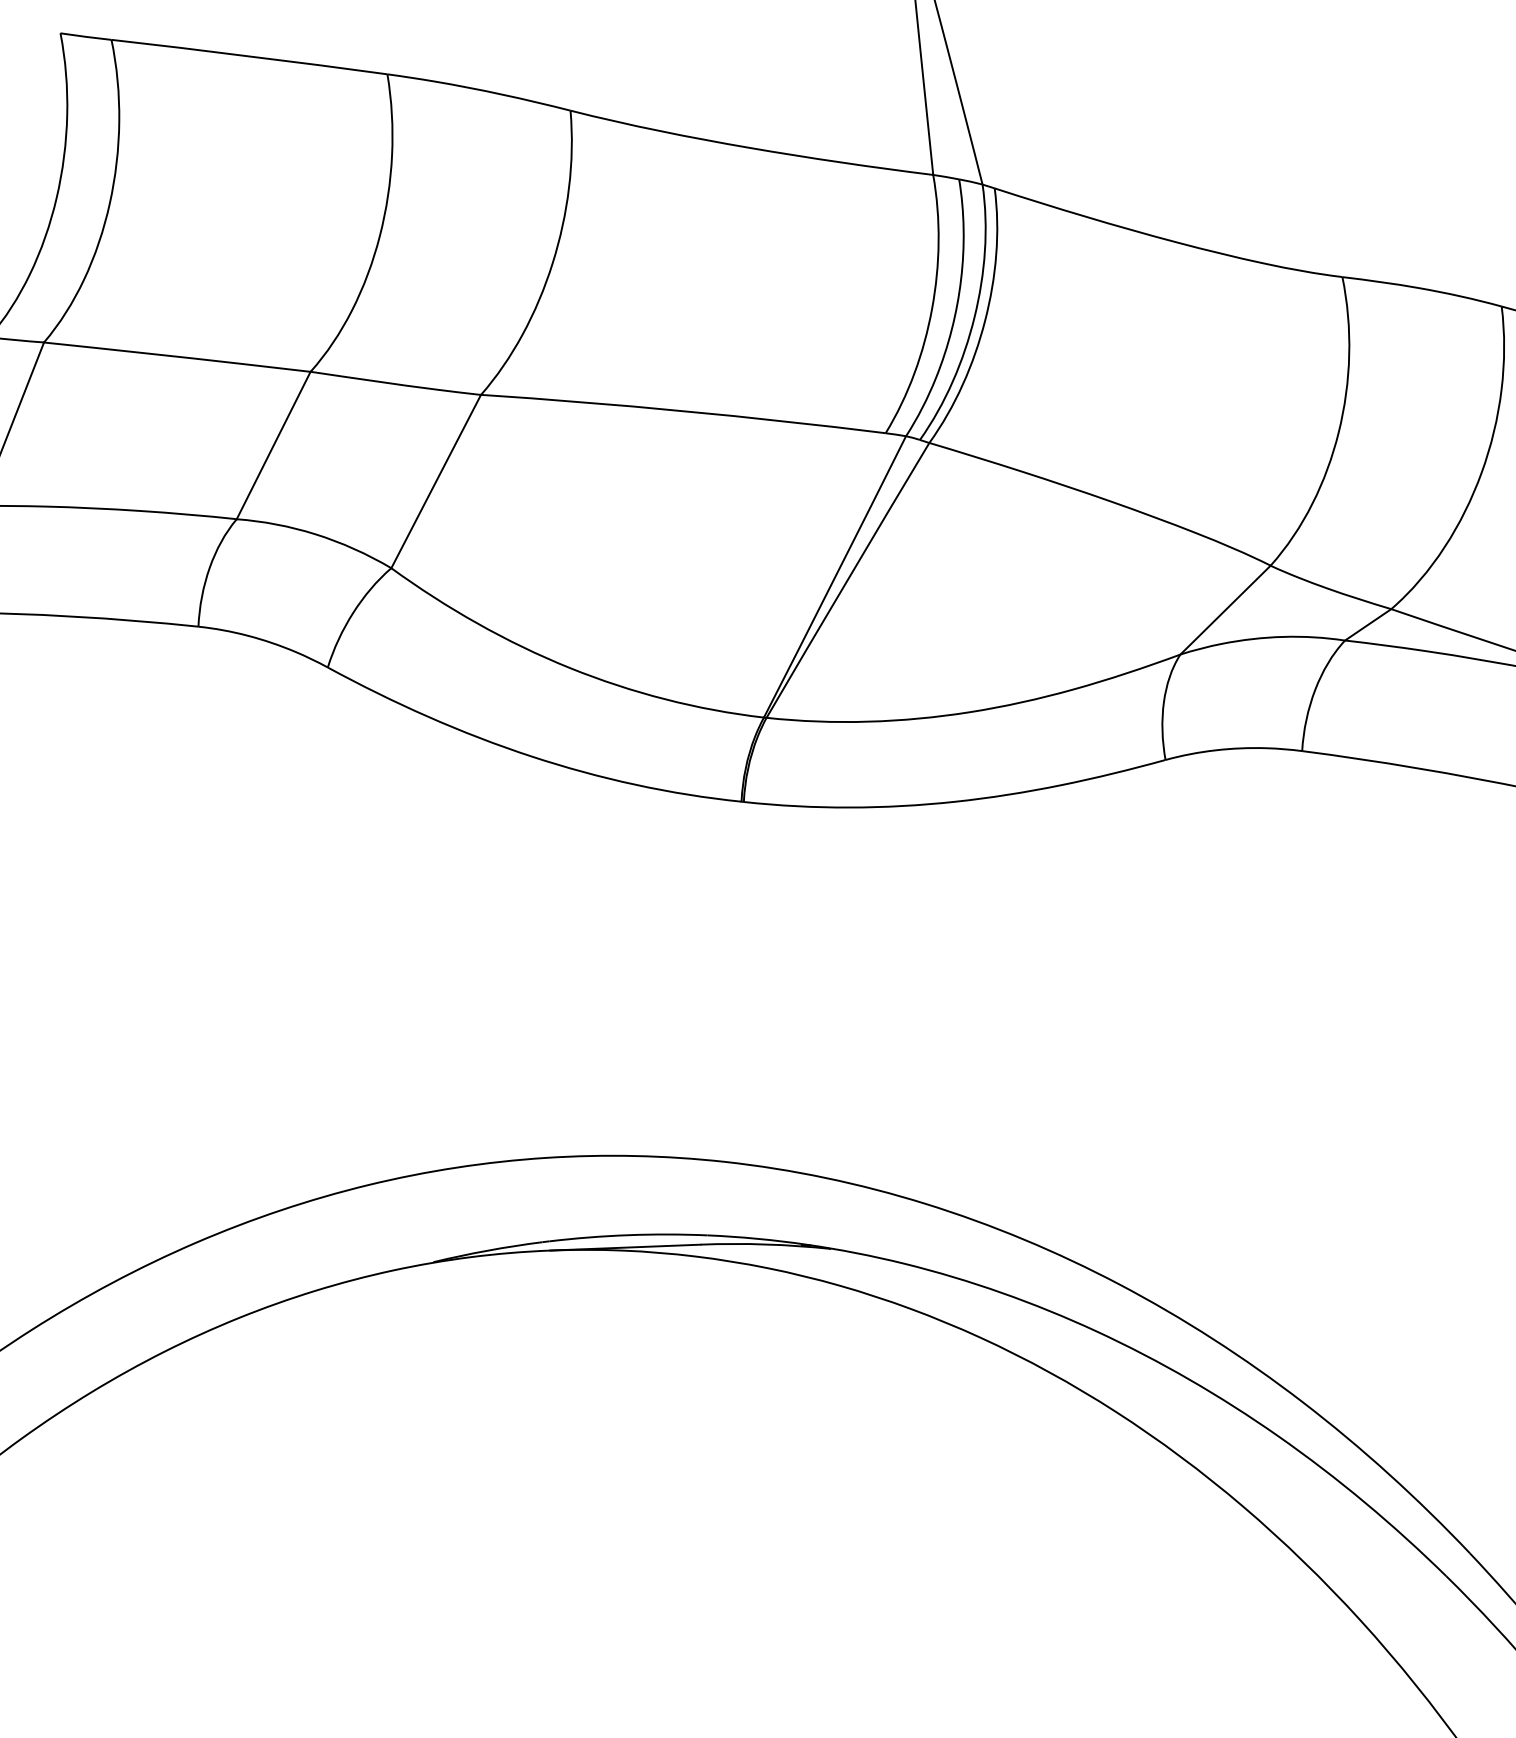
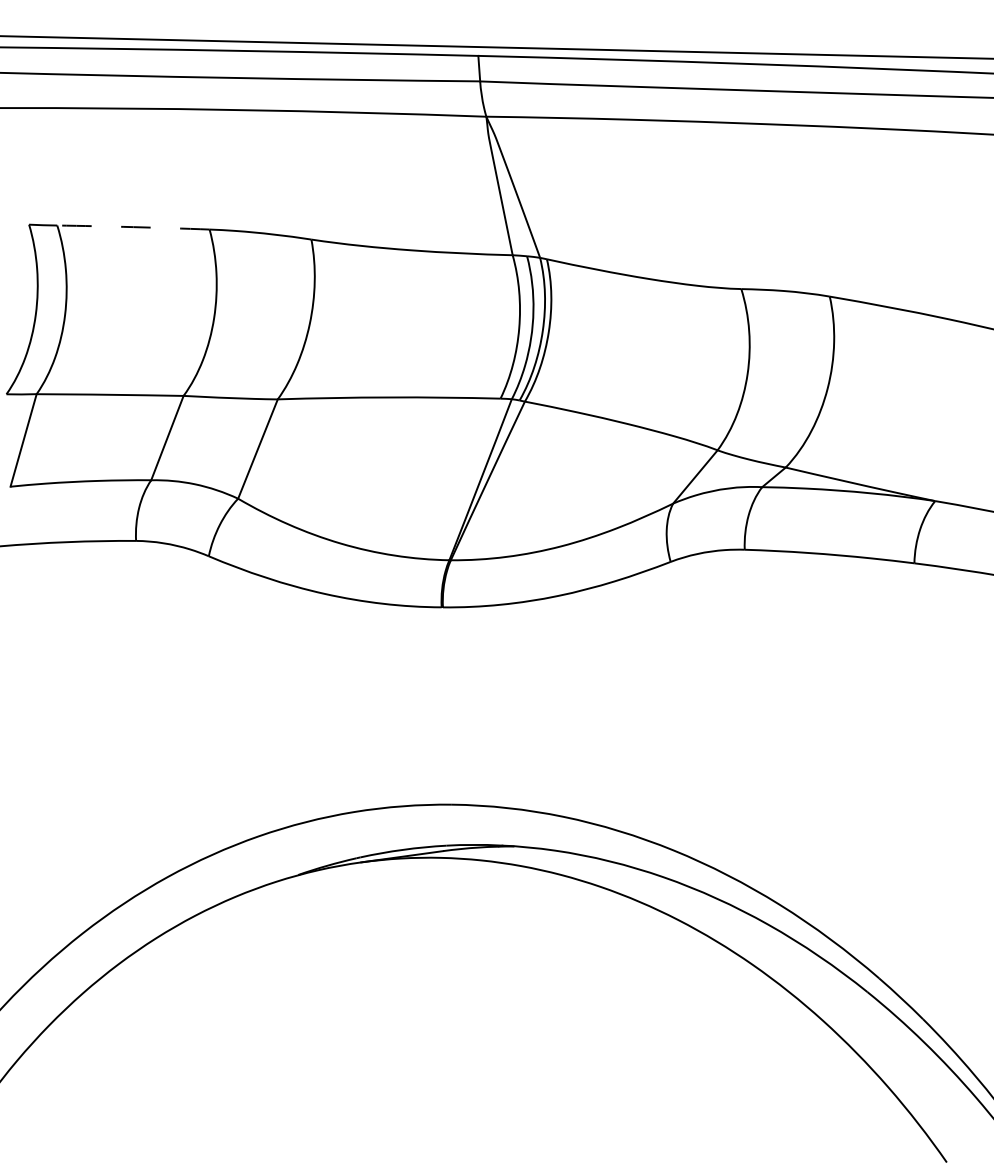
arc: (249, 57) -> (133, 227), solid -> dashed

